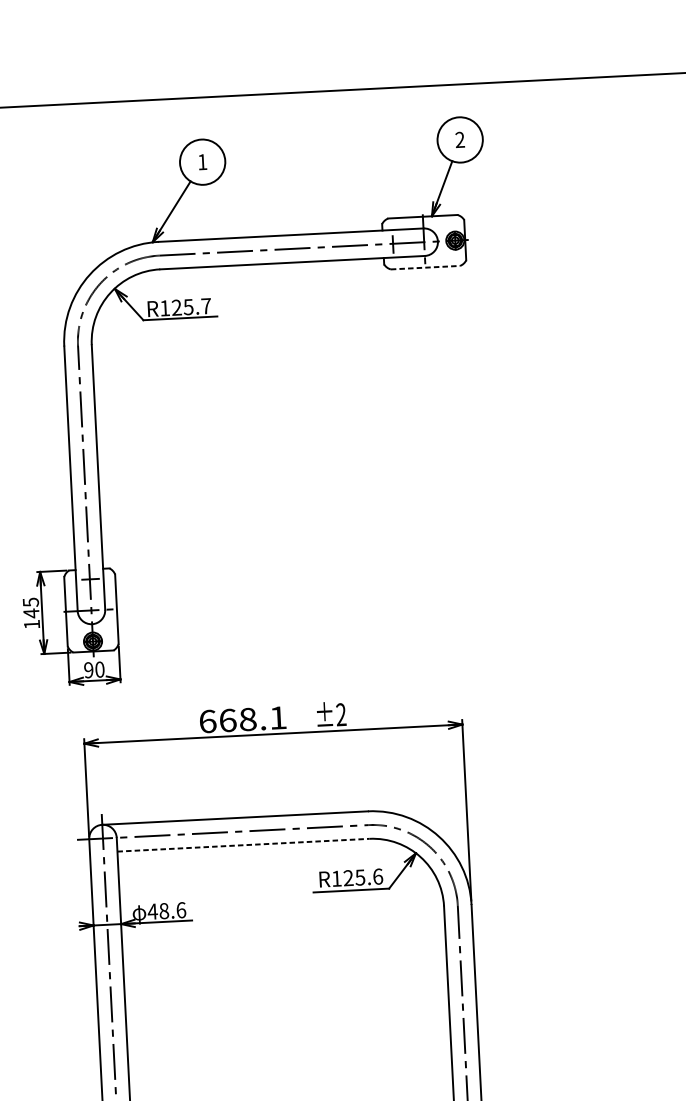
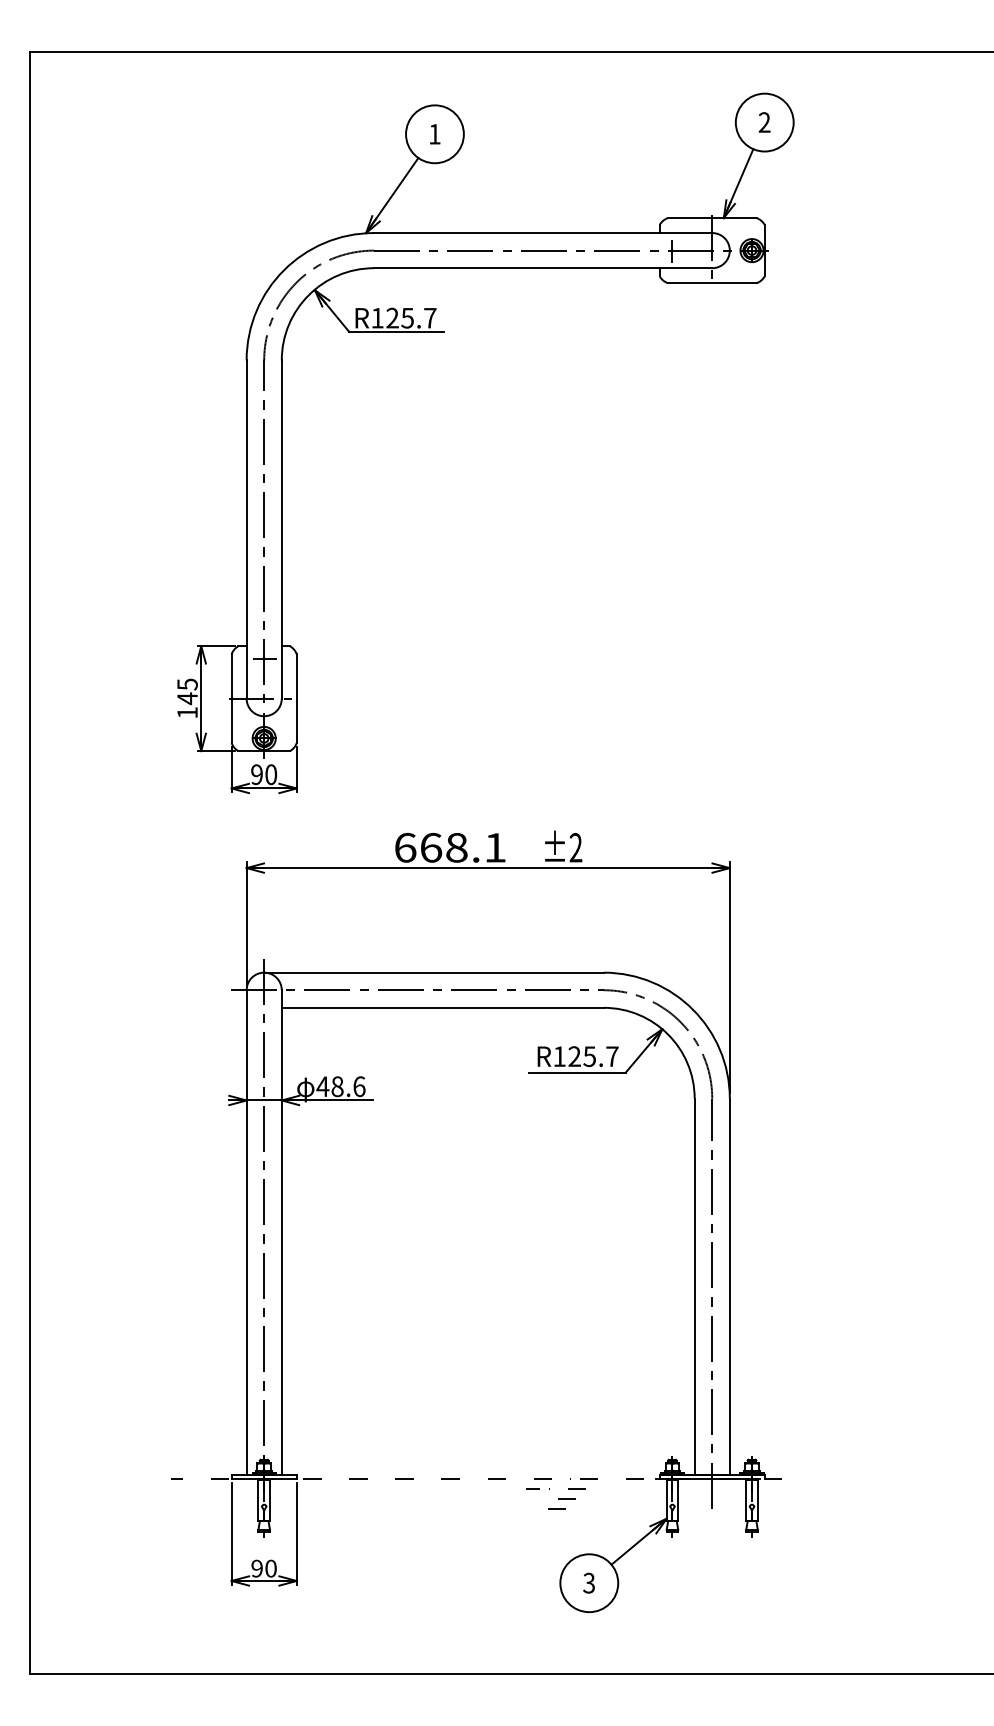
line: (425, 267) -> (712, 283), dashed -> solid
line: (243, 844) -> (442, 1007), dashed -> solid
text: (378, 876) -> (612, 1056), R125.6 -> R125.7

